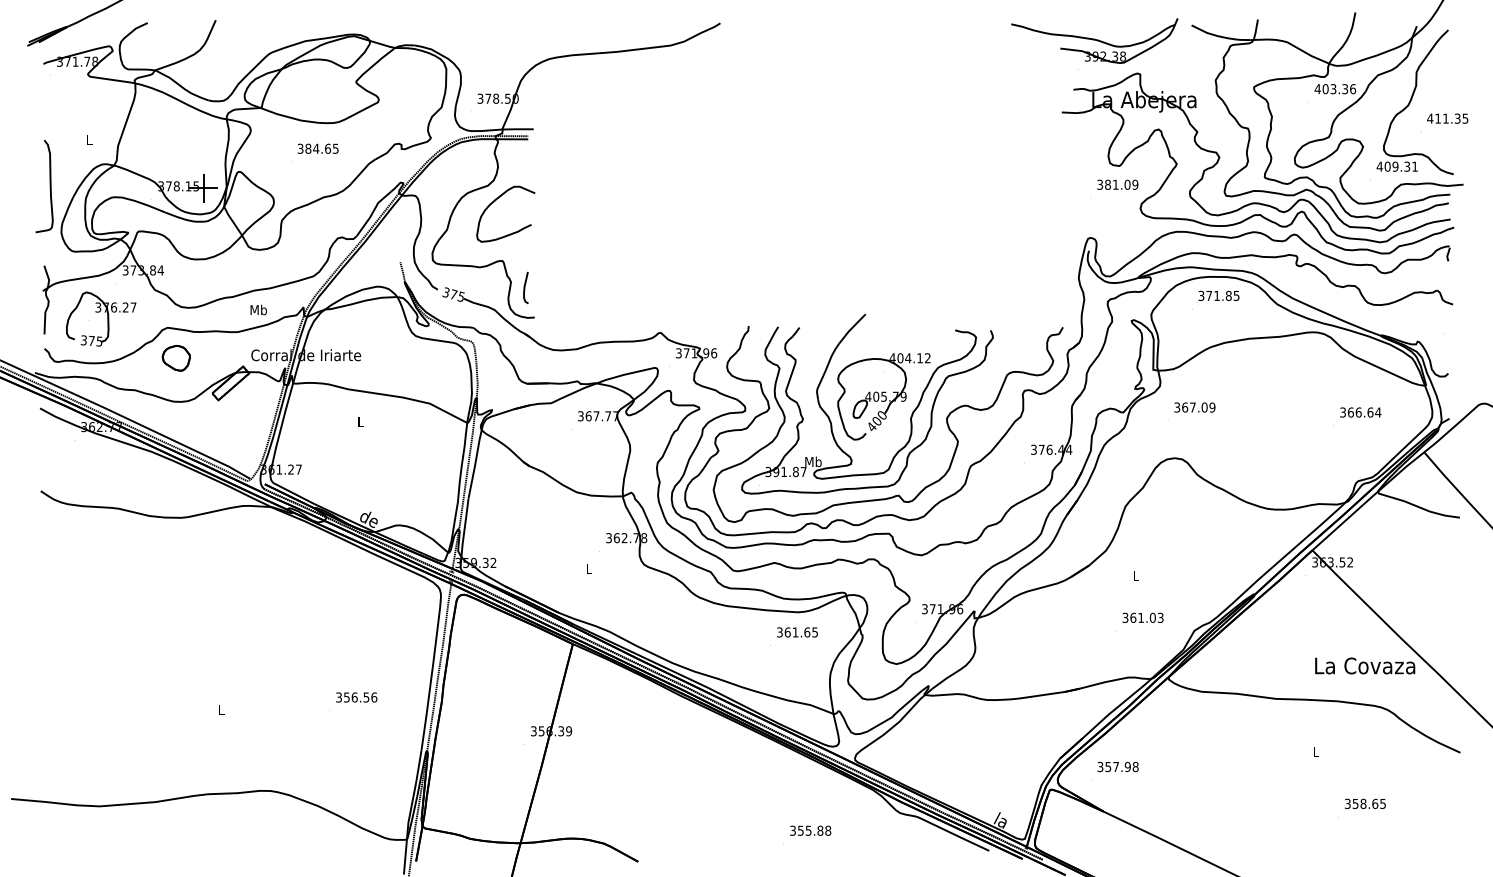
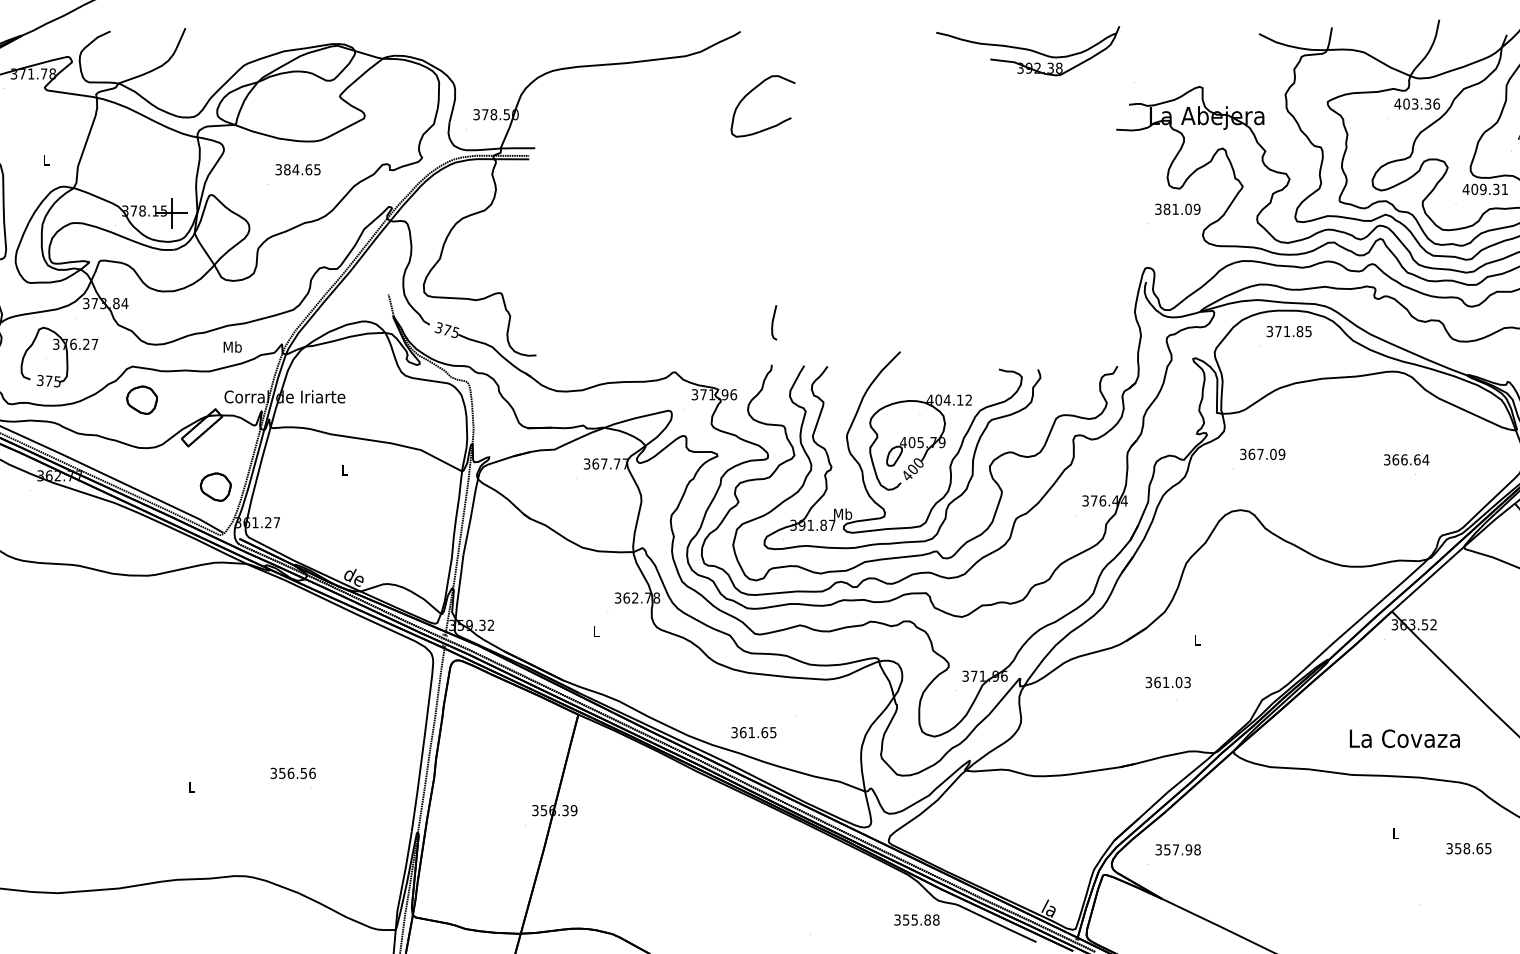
part: (1094, 40) -> (1027, 50), moved
part: (494, 202) -> (750, 93), moved
curve: (525, 287) -> (773, 322), moved
text: (1360, 412) -> (1406, 459), moved
part: (242, 436) -> (214, 486), added
text: (1142, 617) -> (1167, 682), moved
text: (797, 632) -> (753, 732), moved
text: (1365, 665) -> (1405, 738), moved
text: (356, 697) -> (292, 773), moved
text: (1365, 803) -> (1469, 848), moved
text: (810, 830) -> (916, 919), moved

